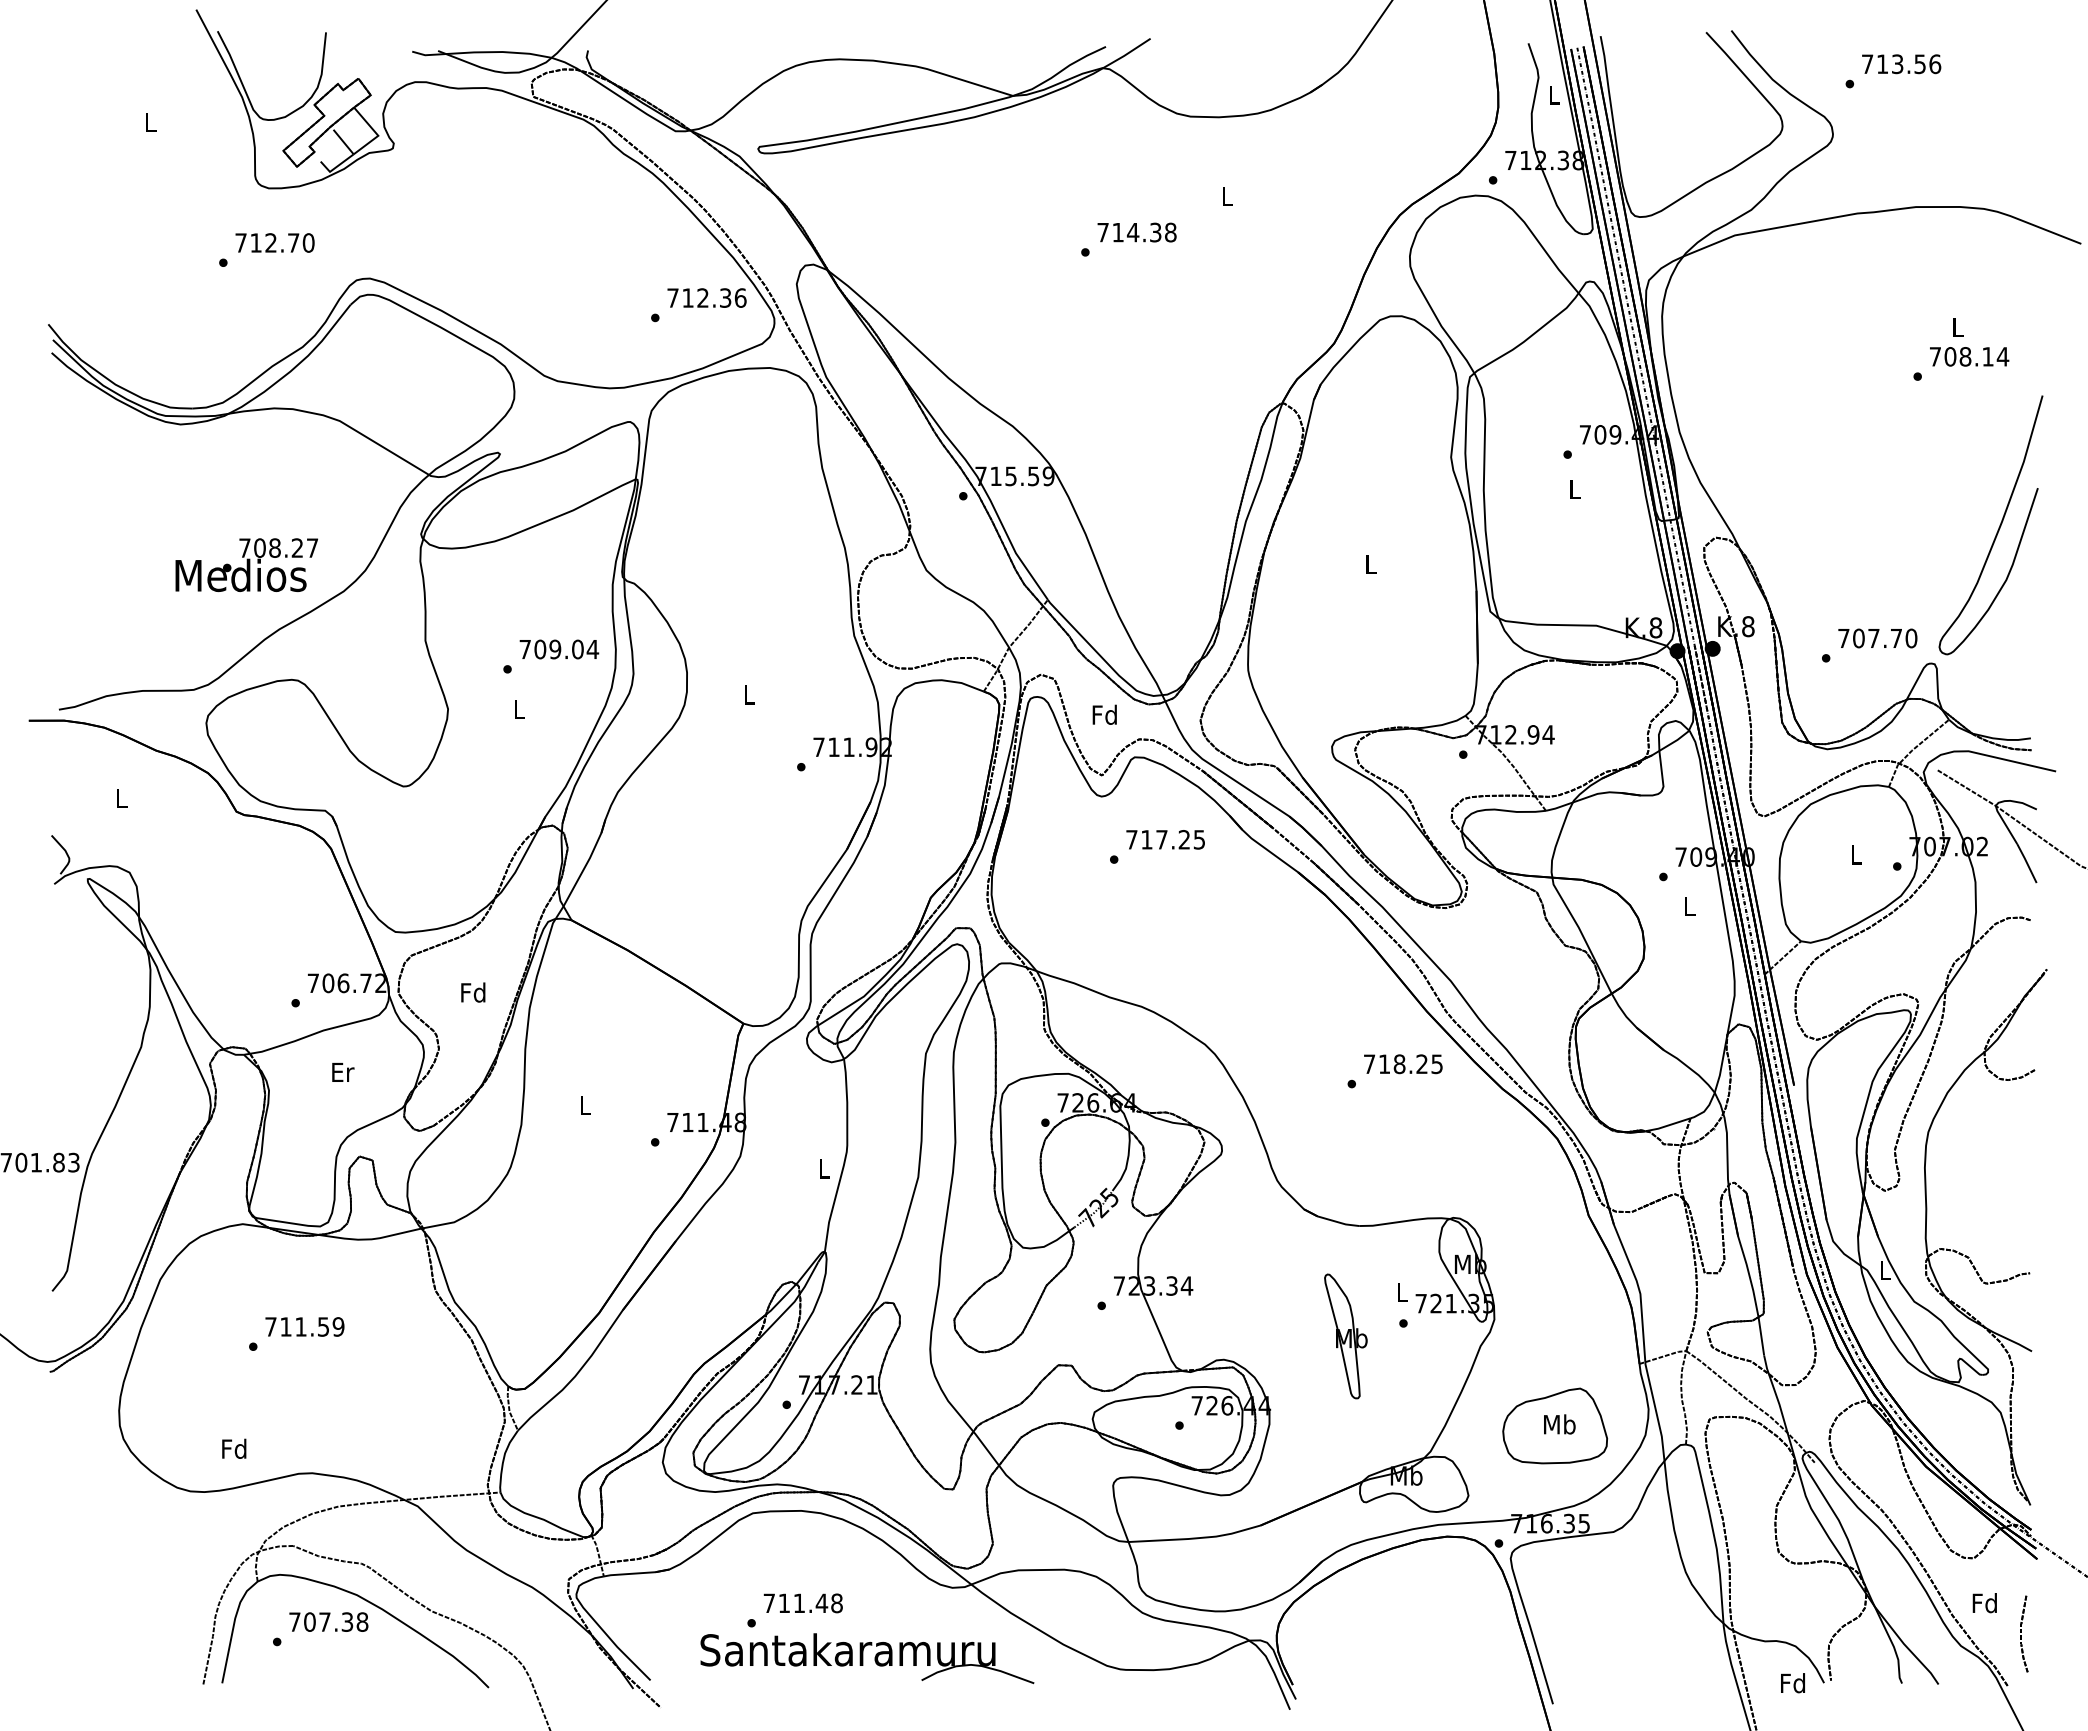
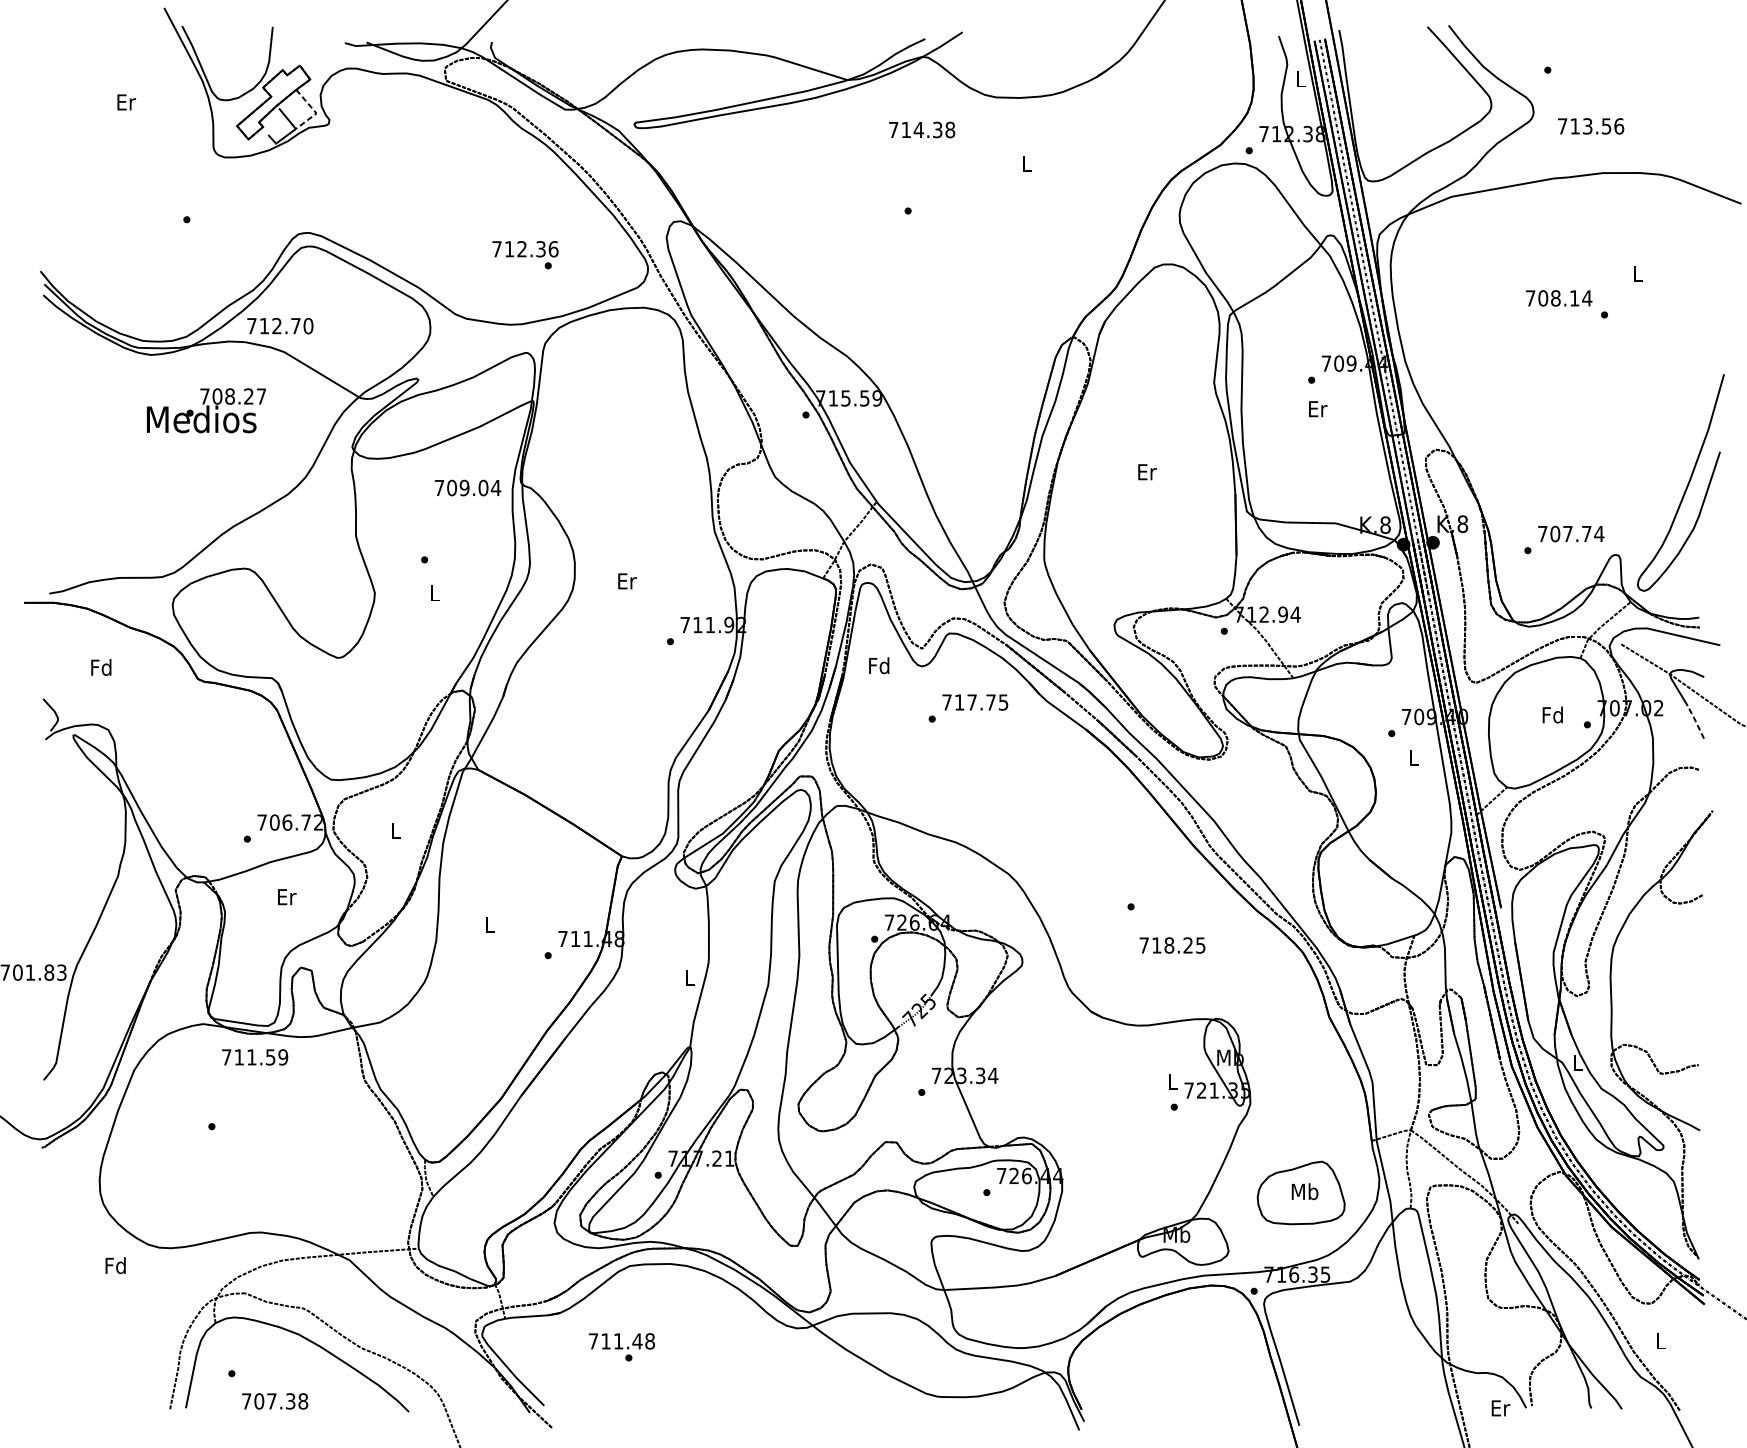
text: (1901, 64) -> (1590, 126), moved
text: (151, 122) -> (126, 102), L -> Er
line: (376, 133) -> (315, 111), solid -> dashed
text: (1136, 232) -> (921, 129), moved
text: (274, 242) -> (279, 325), moved
text: (706, 297) -> (525, 248), moved
text: (1969, 356) -> (1559, 298), moved
text: (1575, 488) -> (1318, 408), L -> Er
curve: (1998, 527) -> (1687, 484), moved
text: (246, 564) -> (206, 410), moved
text: (1371, 564) -> (1147, 472), L -> Er
text: (1911, 638) -> (1599, 534), 707.70 -> 707.74
text: (559, 649) -> (468, 488), moved
text: (749, 694) -> (627, 580), L -> Er
text: (1104, 714) -> (878, 665), moved
text: (121, 797) -> (101, 667), L -> Fd
text: (1183, 839) -> (990, 702), 717.25 -> 717.75
text: (1855, 854) -> (1552, 714), L -> Fd
line: (2026, 862) -> (1695, 721), solid -> dashed
text: (473, 992) -> (396, 830), Fd -> L
text: (1403, 1064) -> (1172, 945), moved
text: (304, 1326) -> (254, 1057), moved
part: (1345, 1336) -> (1125, 1118), removed
text: (234, 1448) -> (115, 1265), moved
text: (802, 1603) -> (621, 1341), moved
text: (1984, 1603) -> (1660, 1341), Fd -> L
text: (328, 1621) -> (274, 1400), moved
part: (2024, 1633) -> (1693, 1366), removed
part: (867, 1658) -> (725, 1387), removed
text: (1793, 1683) -> (1500, 1408), Fd -> Er

